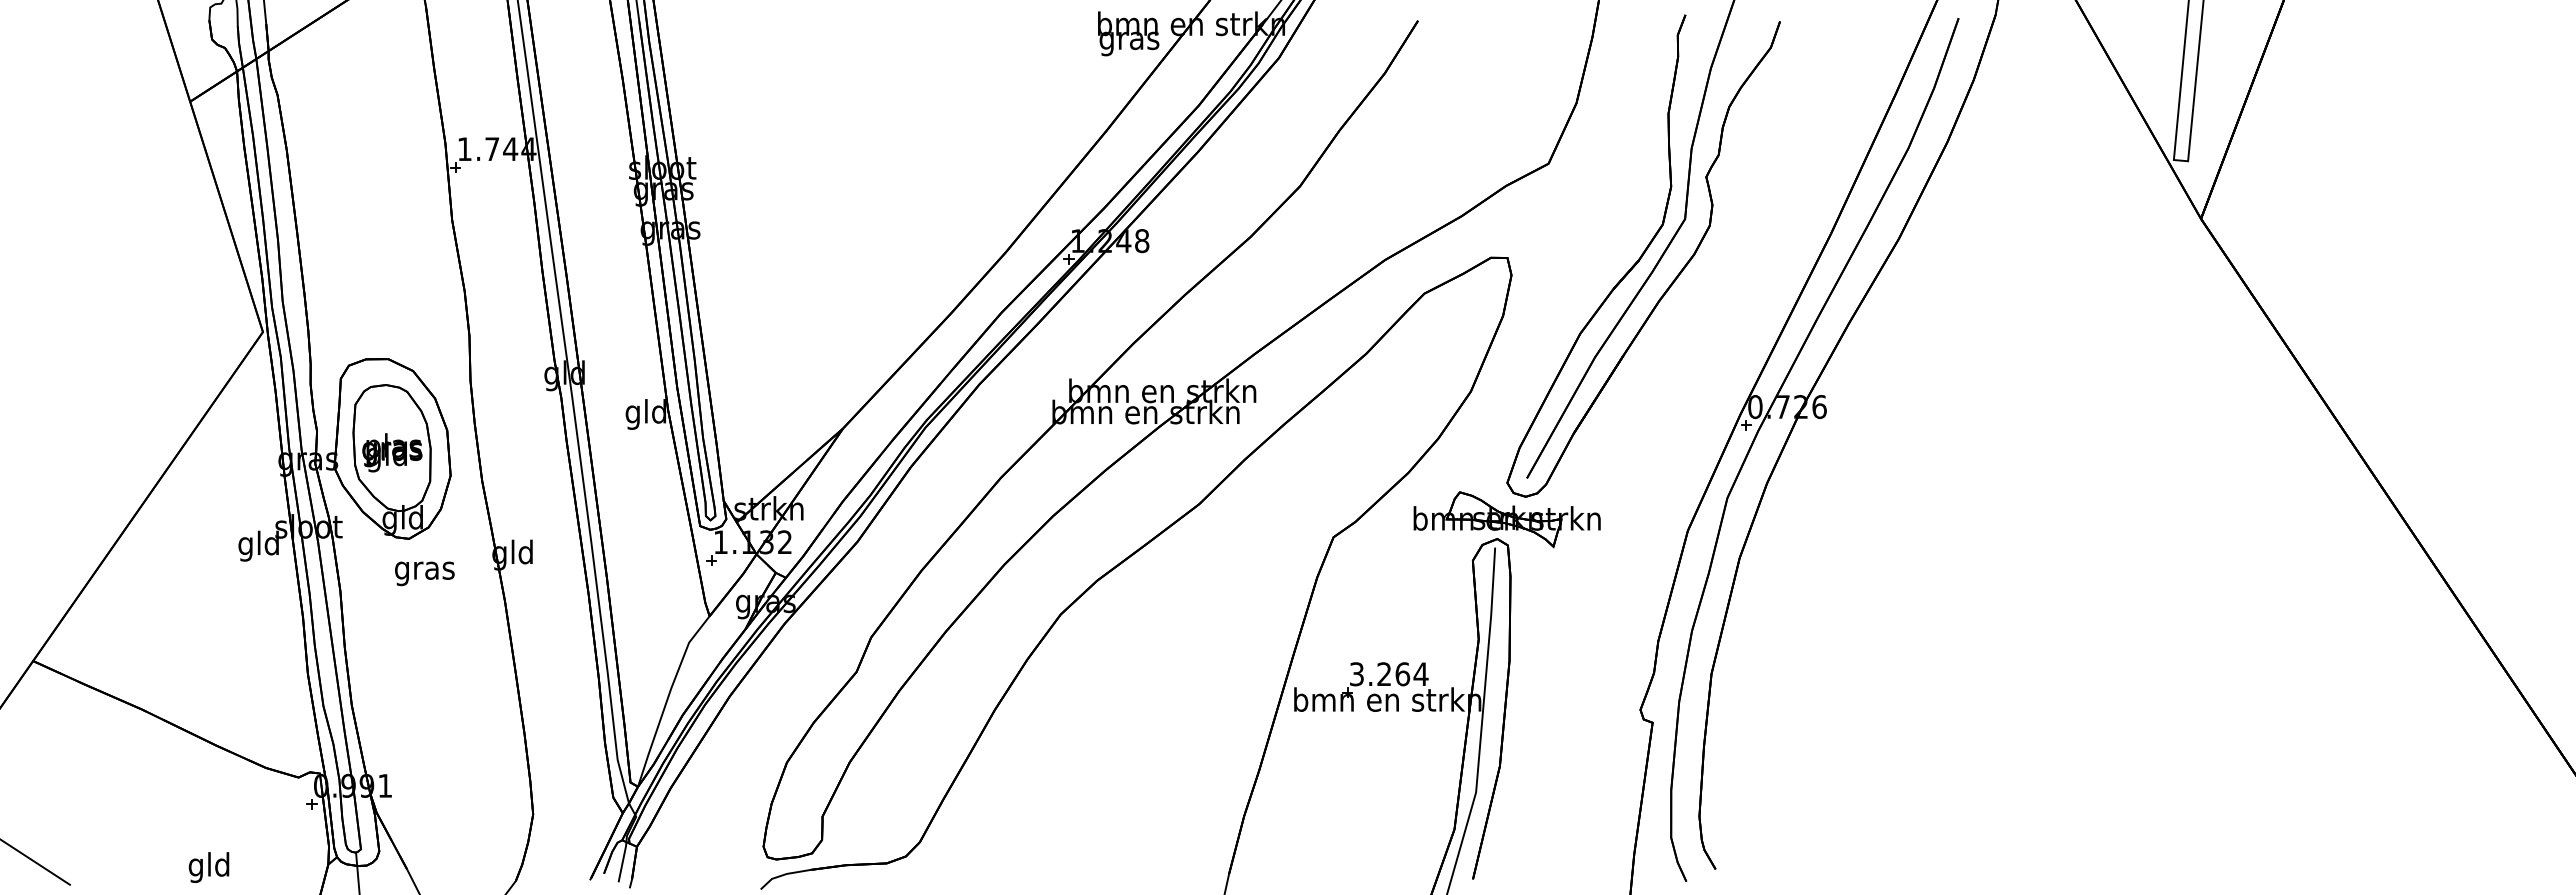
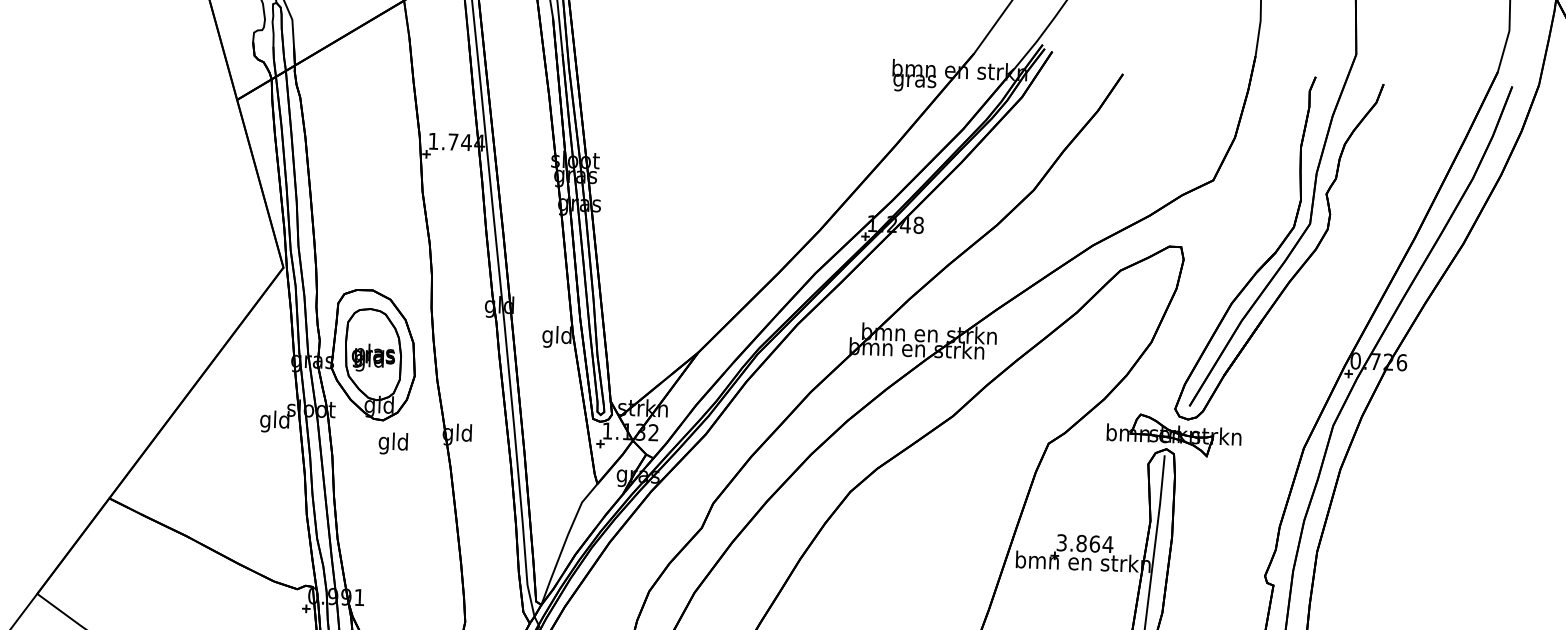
text: (424, 570) -> (393, 443), gras -> gld
text: (1384, 674) -> (1081, 543), 3.264 -> 3.864

